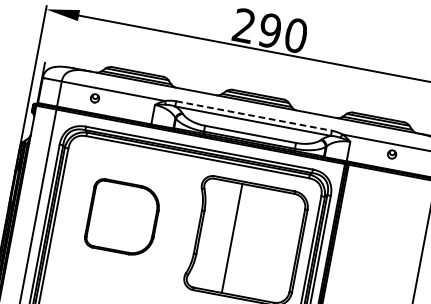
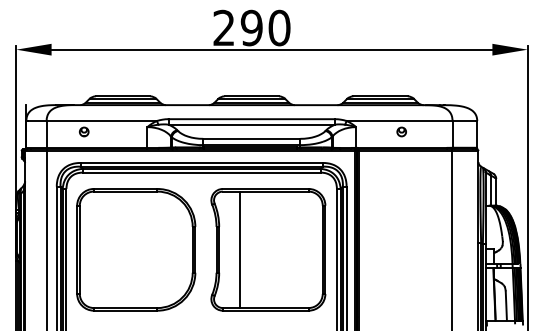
line: (254, 116) -> (252, 119), dashed -> solid
part: (123, 217) -> (136, 249), size x1.67
line: (232, 238) -> (240, 249), moved

